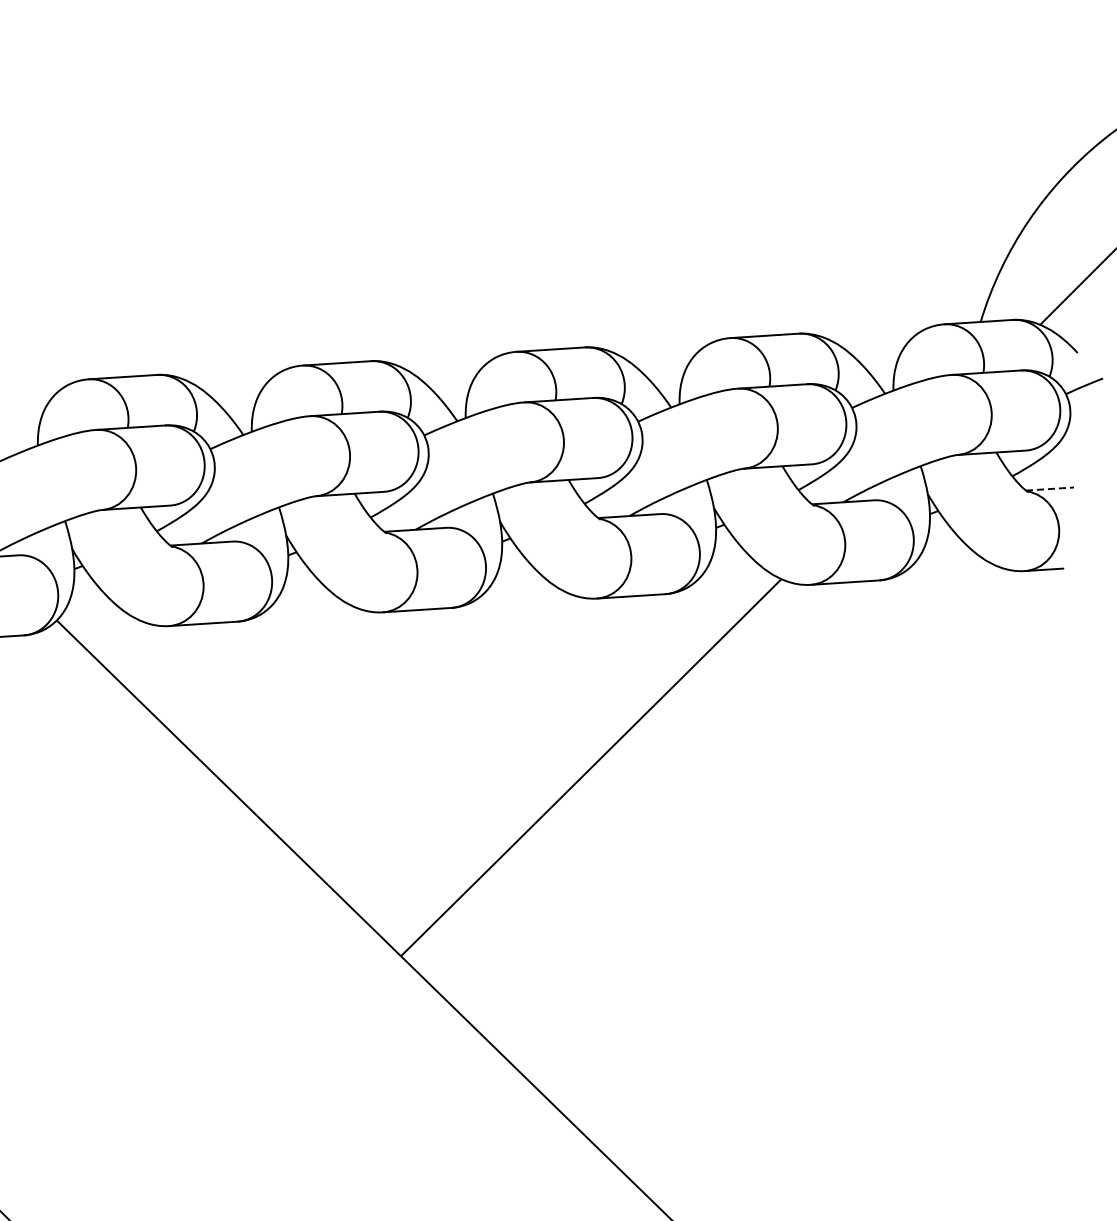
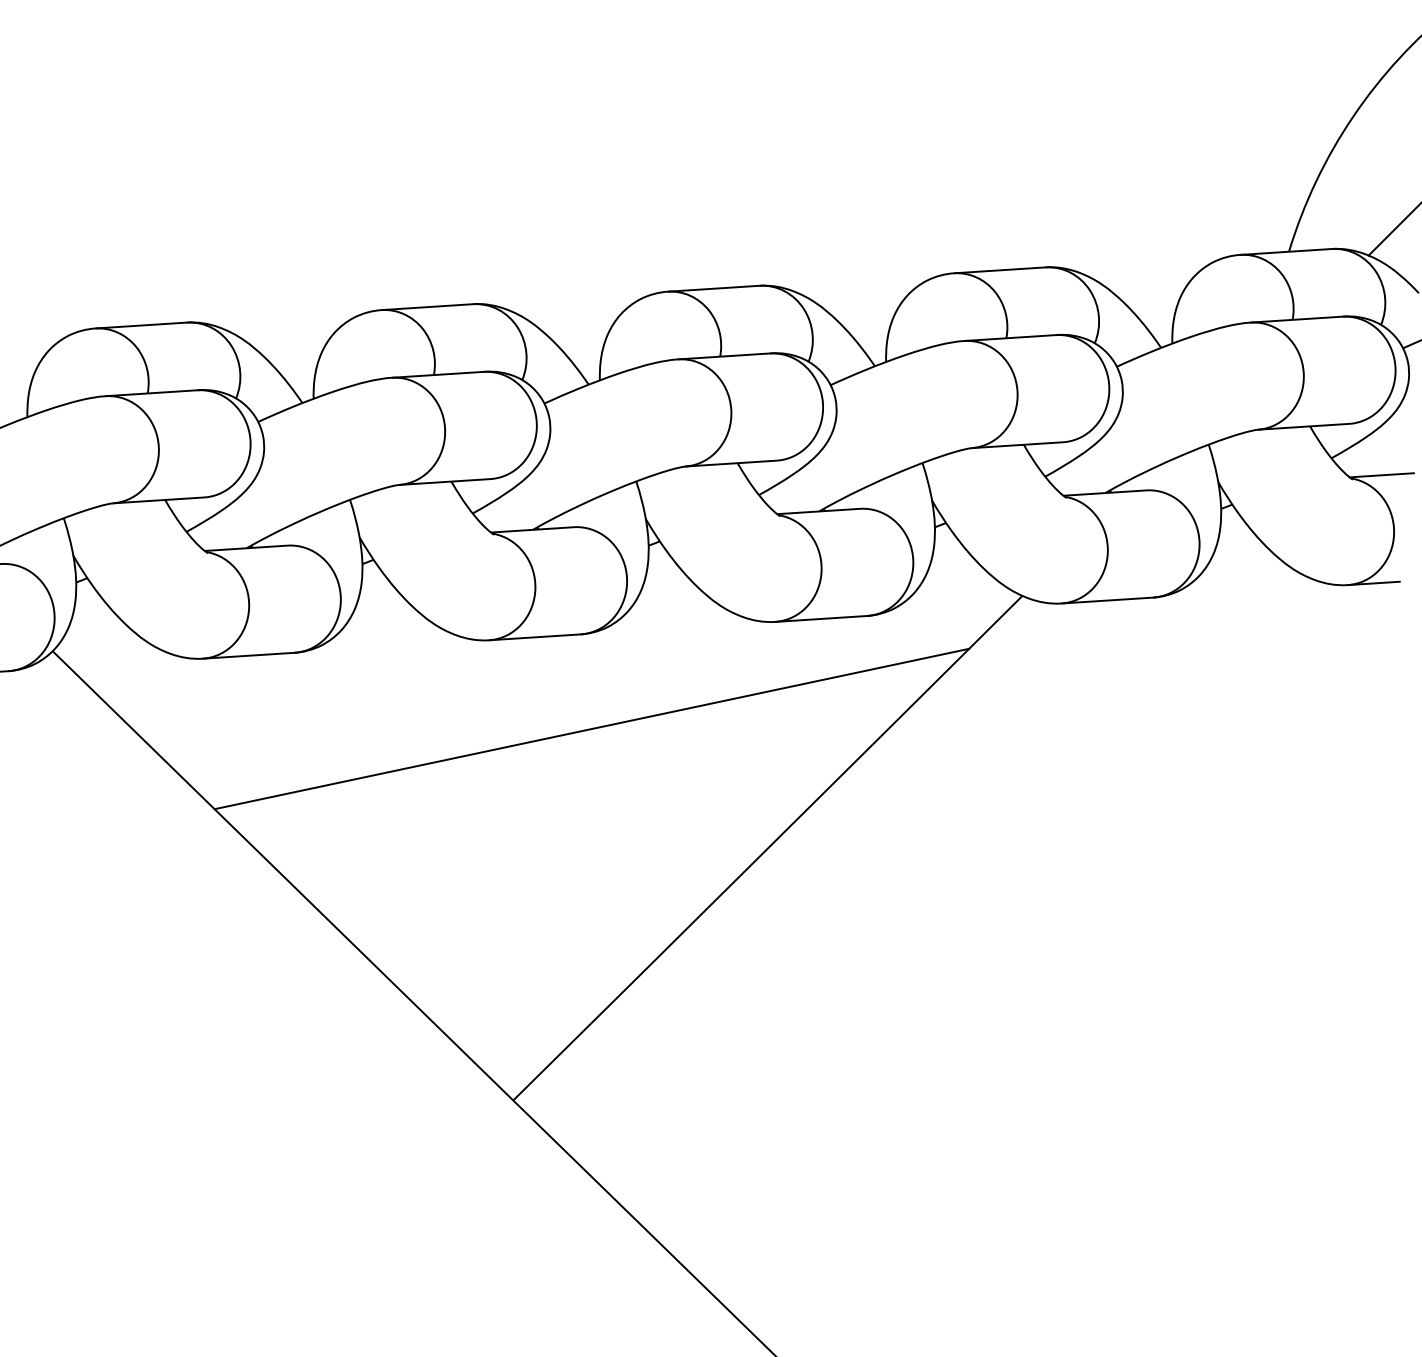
line: (1050, 489) -> (1382, 475), dashed -> solid
line: (459, 678) -> (591, 728), added

